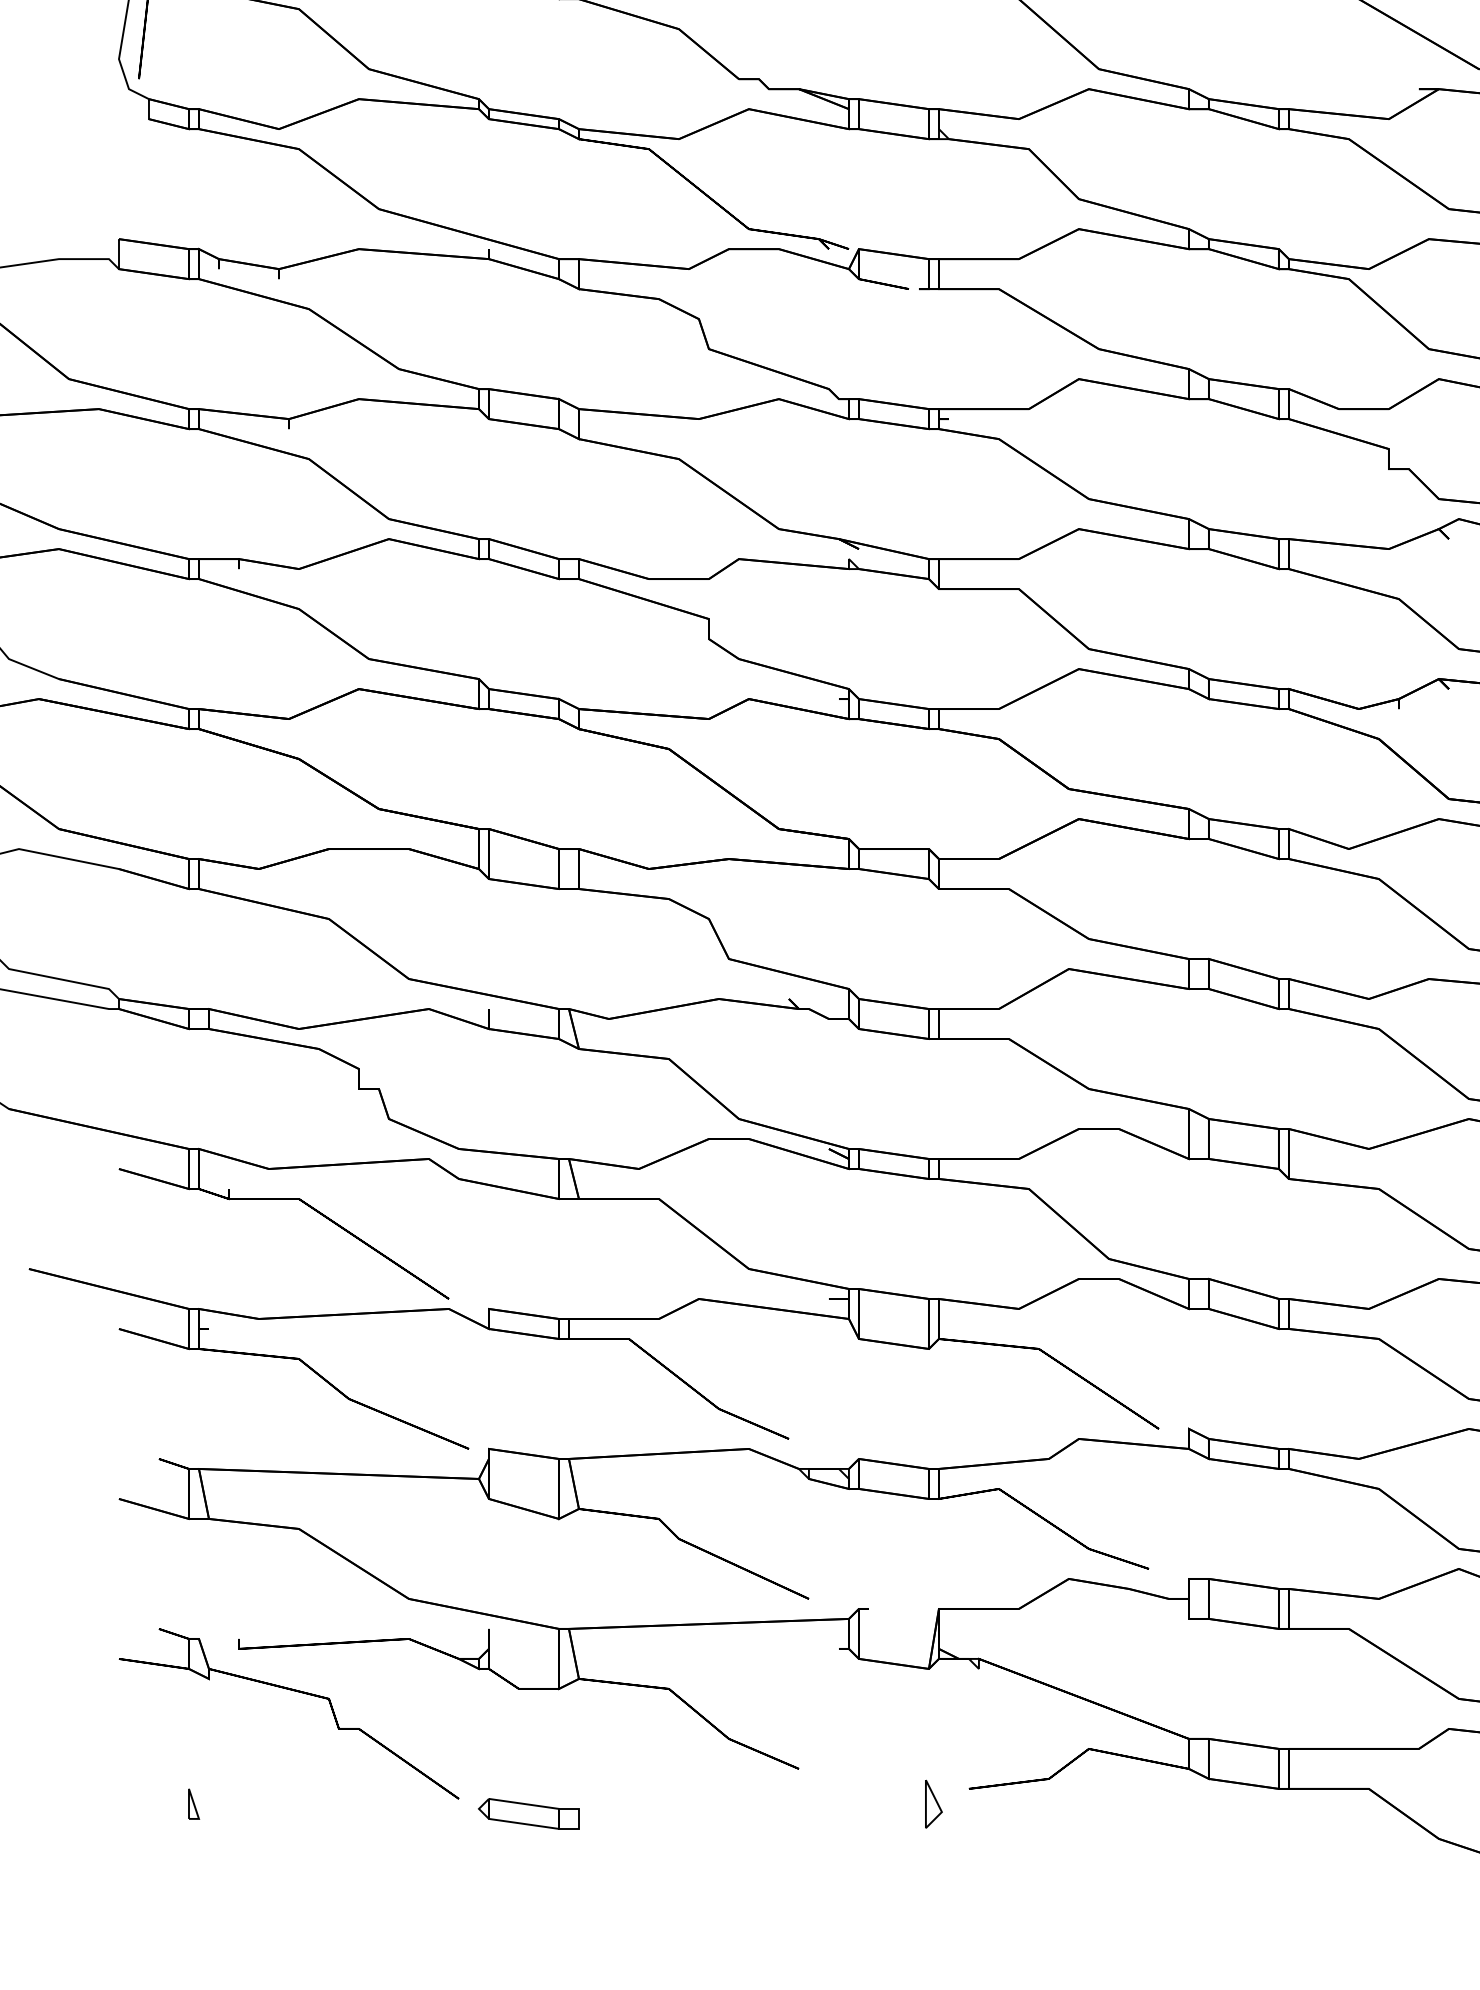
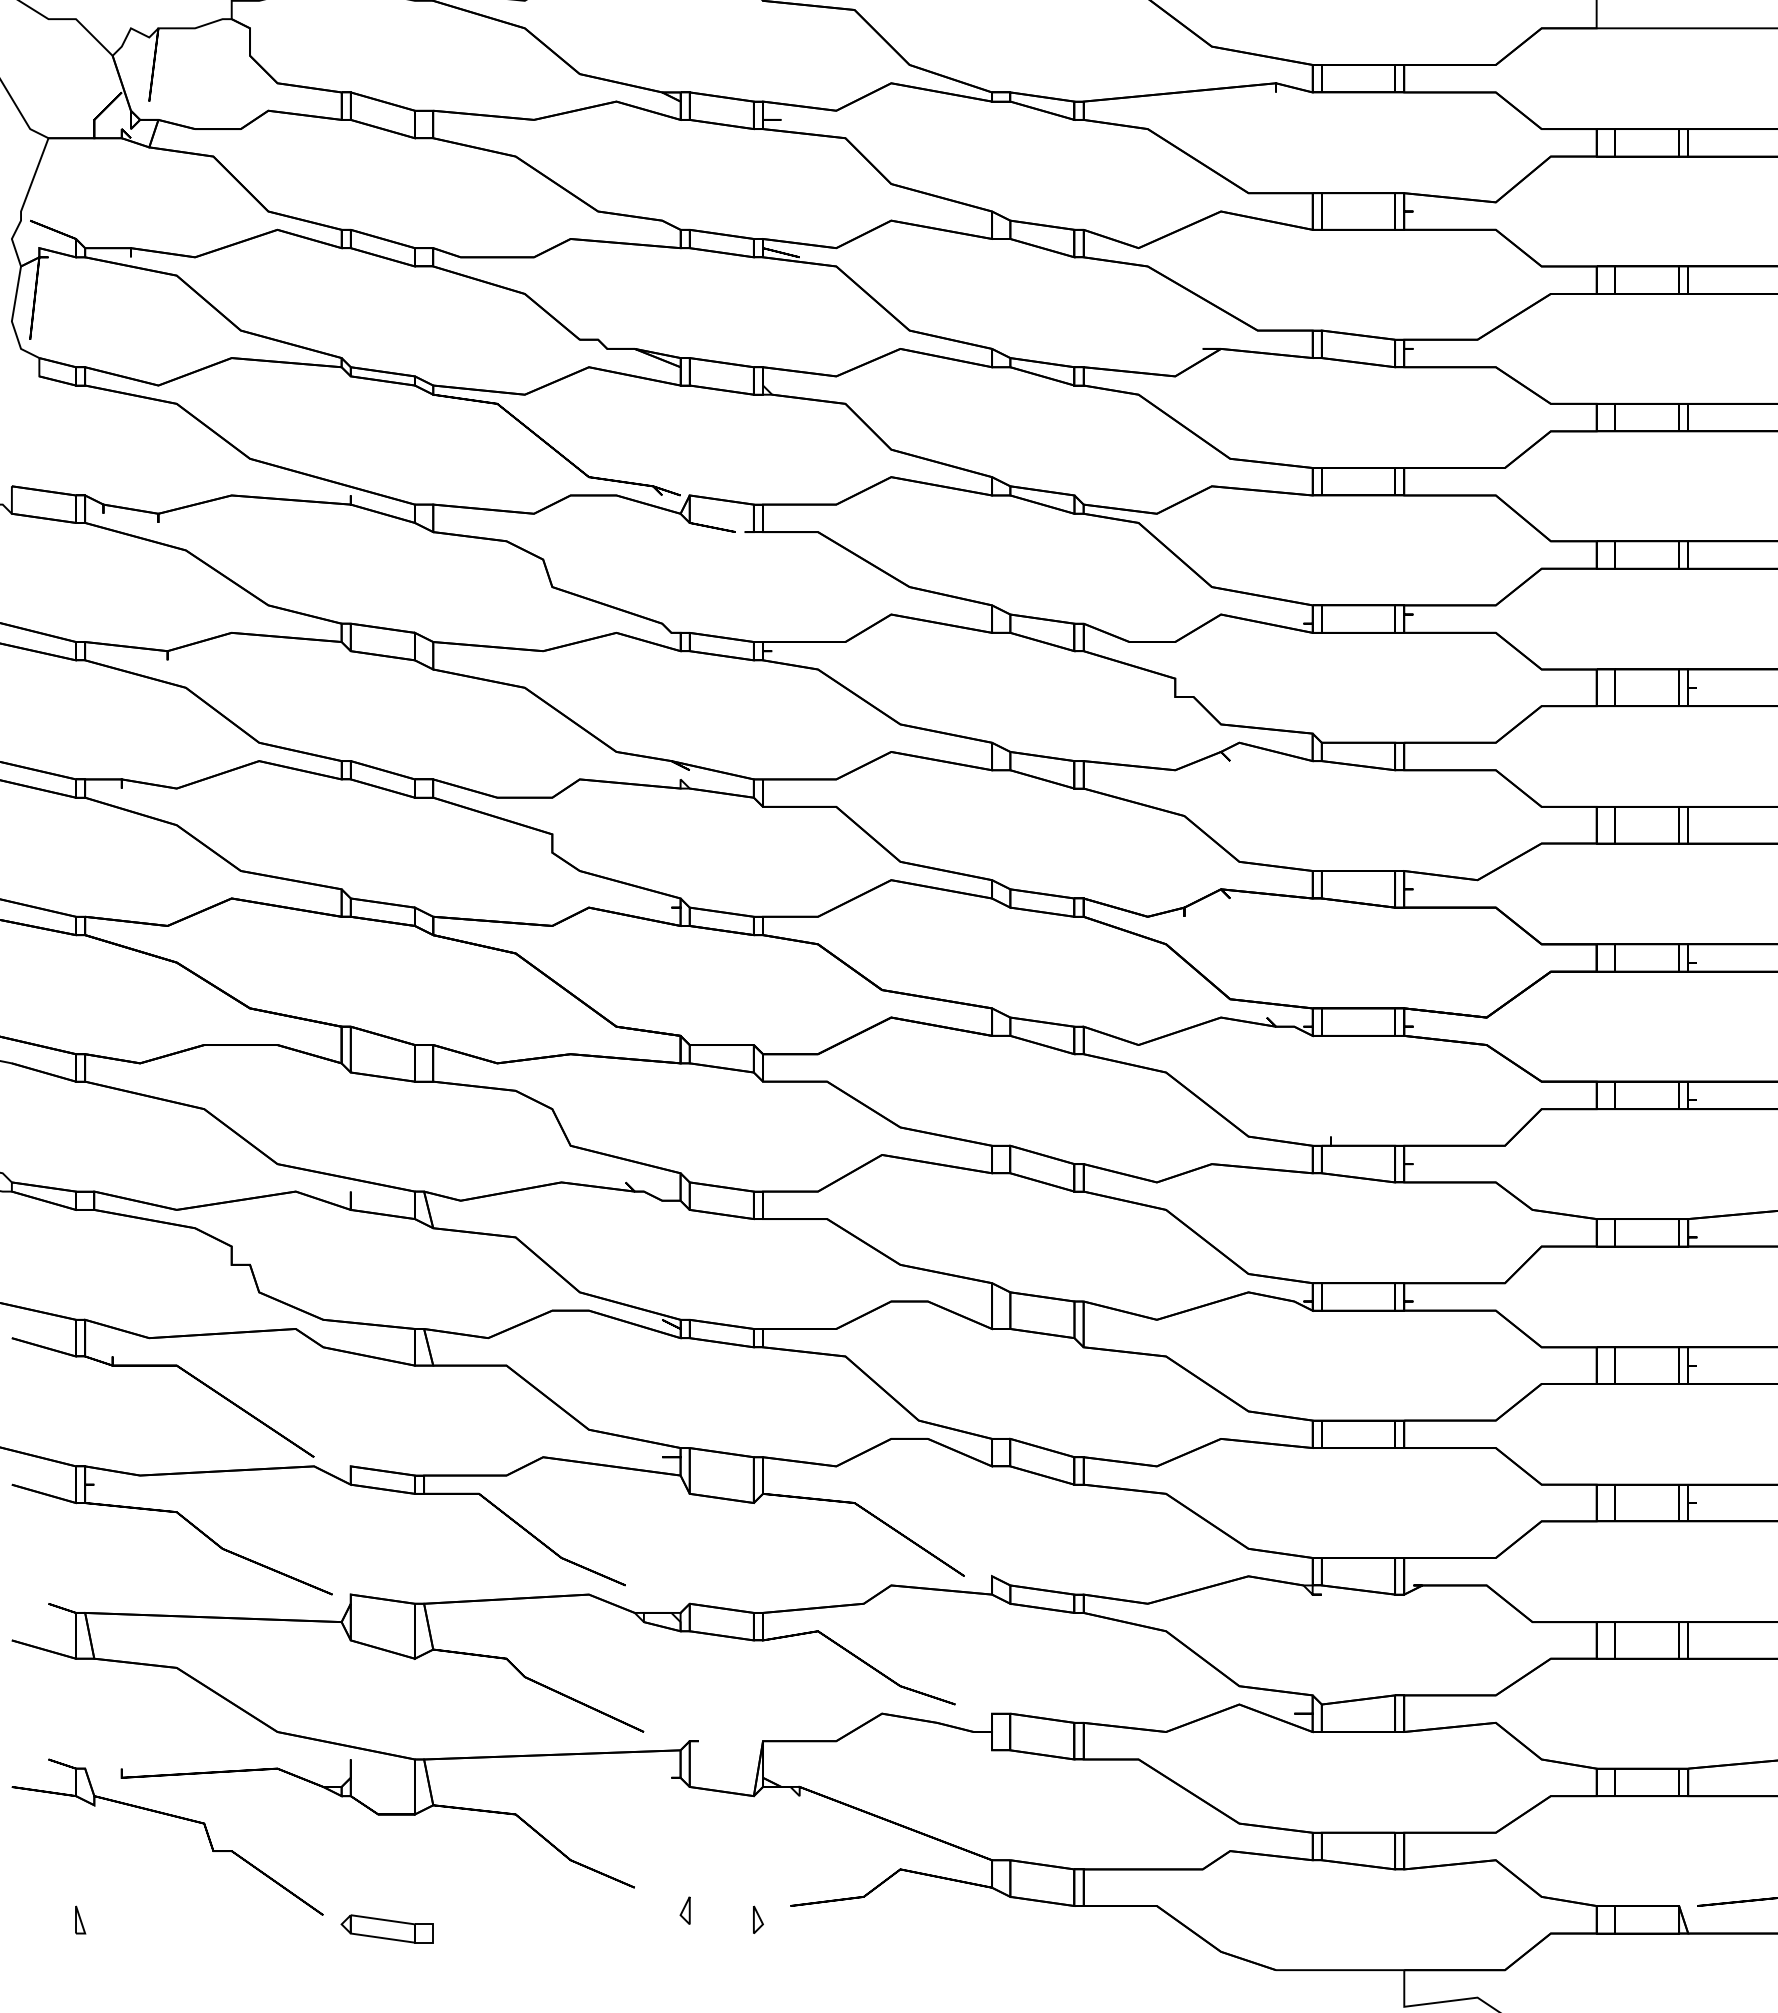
part: (853, 1793) -> (684, 1910), added
part: (933, 1803) -> (758, 1919), size x0.62

